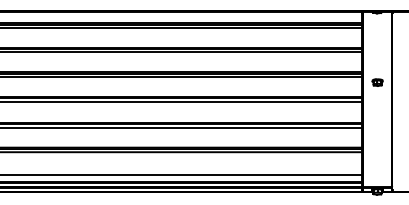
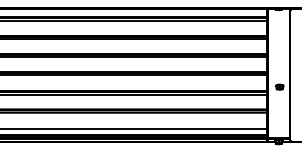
part: (377, 82) -> (279, 87), moved

